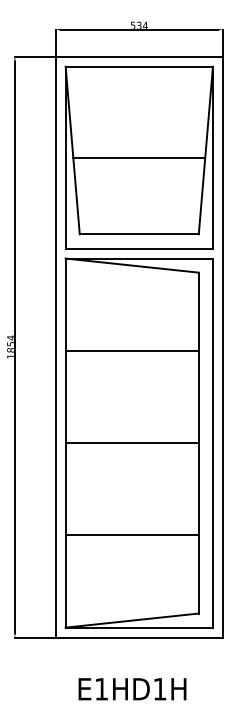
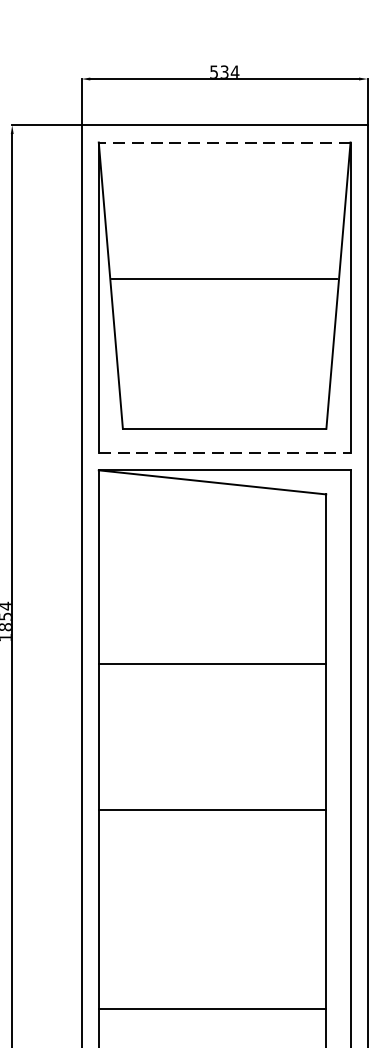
line: (139, 66) -> (225, 142), solid -> dashed
line: (139, 157) -> (225, 278), moved
line: (139, 248) -> (225, 453), solid -> dashed
line: (131, 350) -> (211, 663), moved
line: (131, 443) -> (211, 810), moved
line: (131, 535) -> (211, 1008), moved

